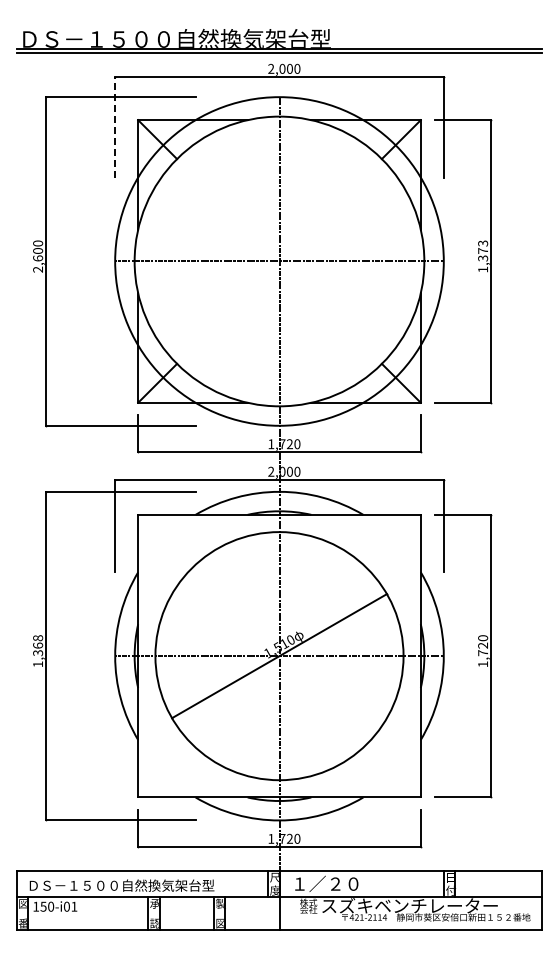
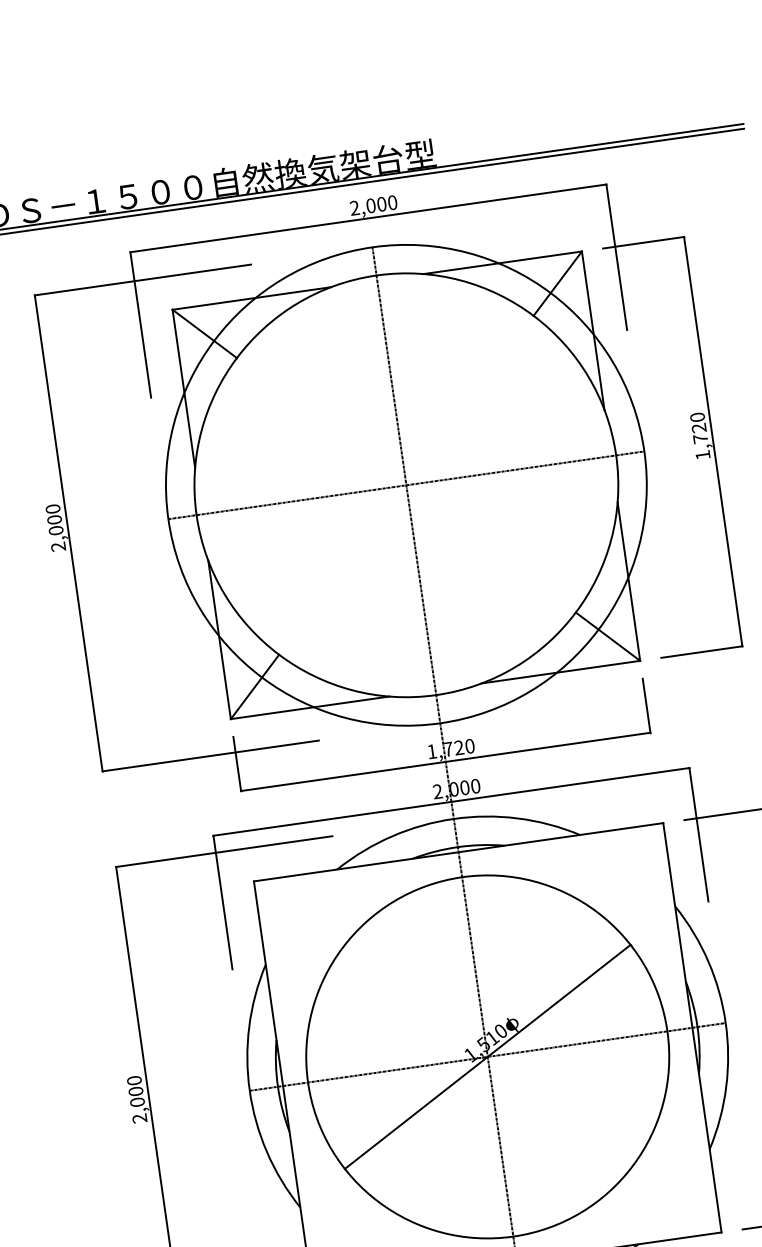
line: (115, 126) -> (141, 323), dashed -> solid
text: (483, 250) -> (699, 427), 1,373 -> 1,720
text: (37, 258) -> (55, 530), 2,600 -> 2,000
text: (37, 651) -> (136, 1100), 1,368 -> 2,000

